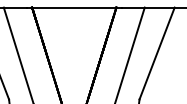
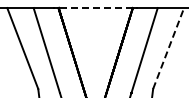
line: (74, 8) -> (95, 8), solid -> dashed
line: (156, 53) -> (168, 48), solid -> dashed

